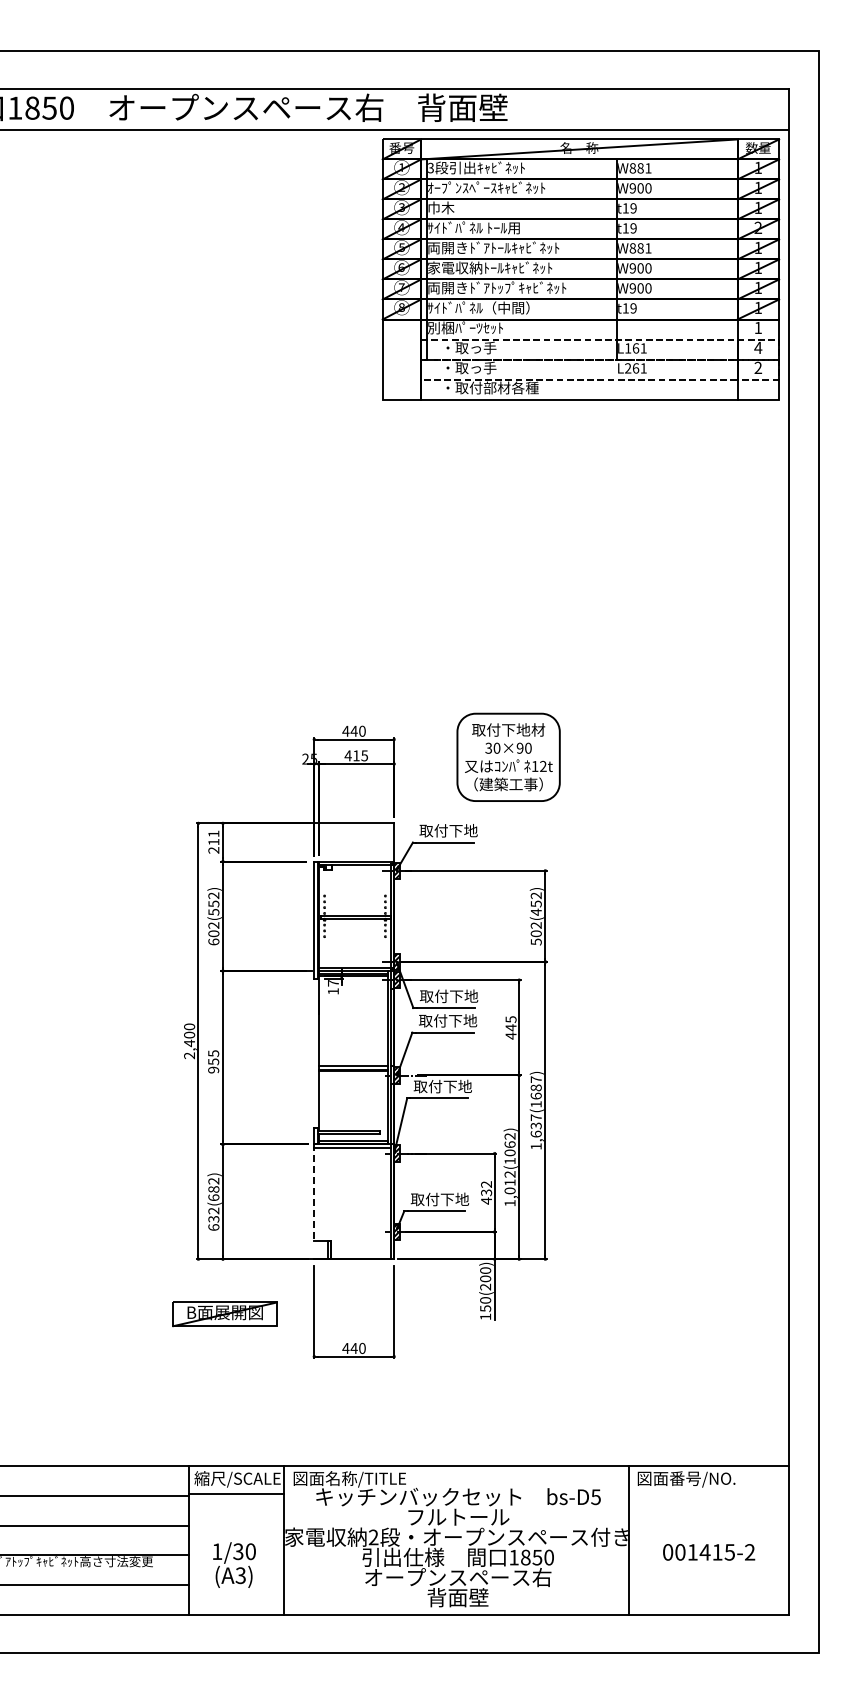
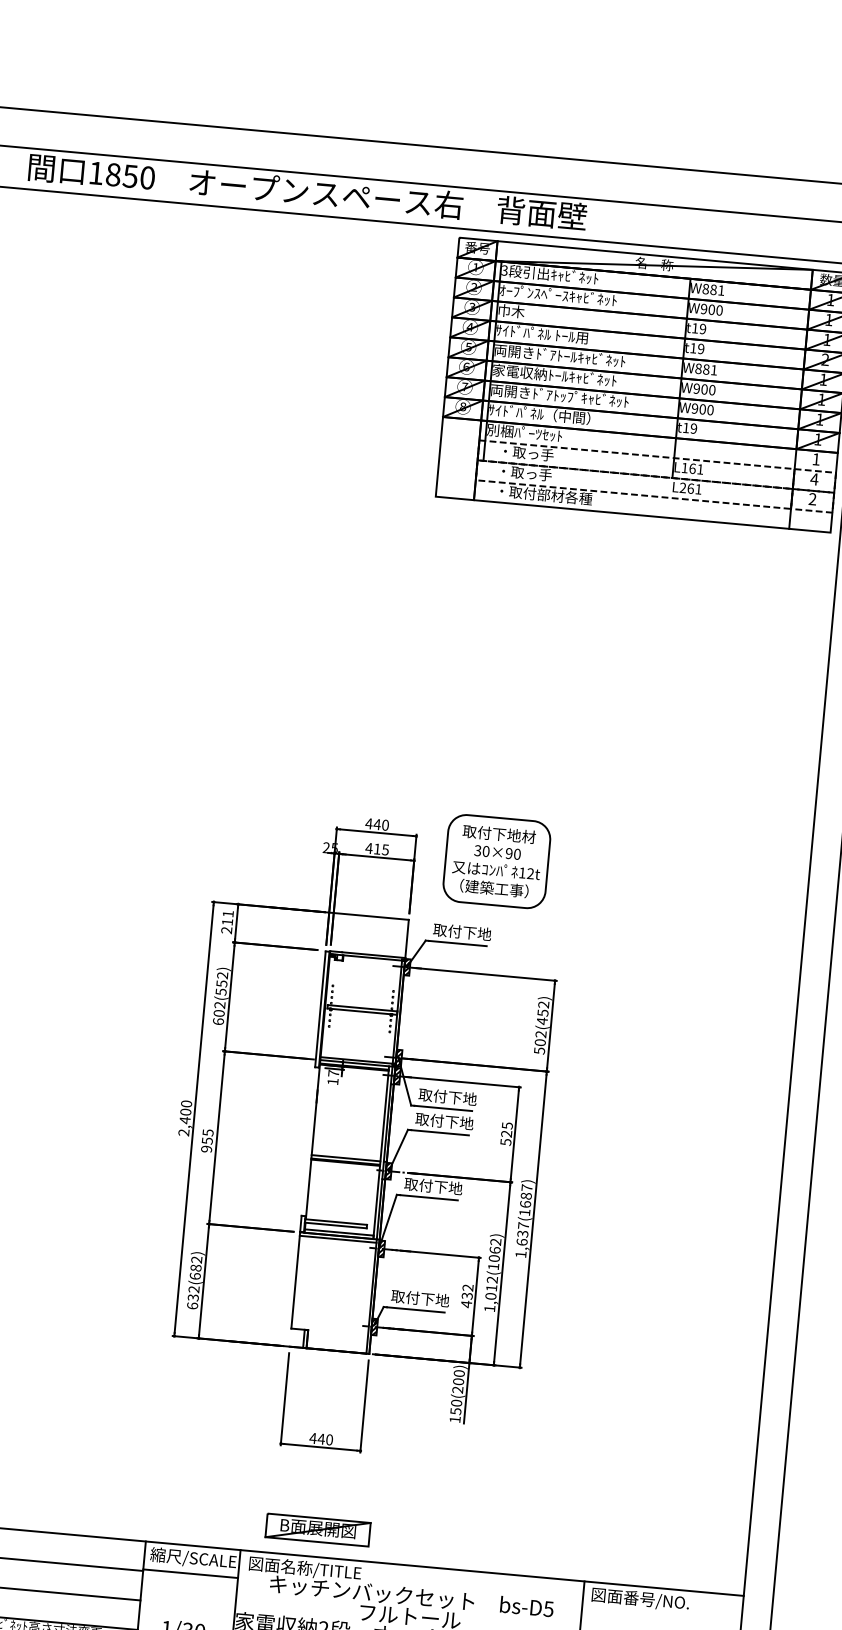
part: (508, 756) -> (496, 860), moved
text: (510, 1031) -> (505, 1137), 445 -> 525
line: (314, 1193) -> (295, 1281), dashed -> solid
part: (224, 1314) -> (317, 1530), moved

